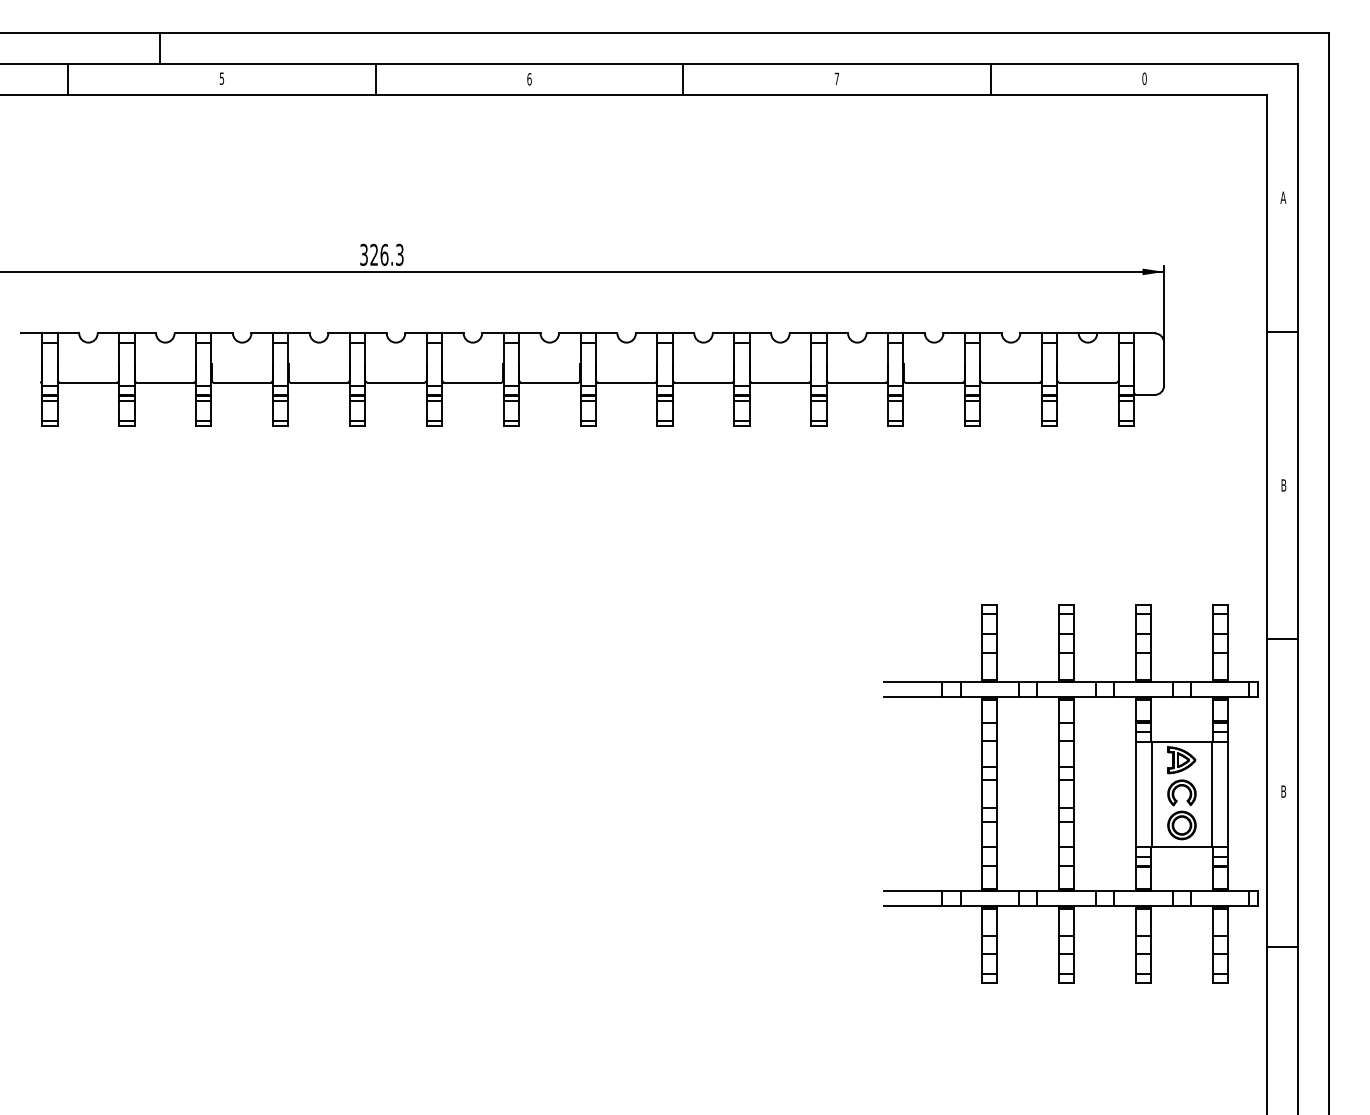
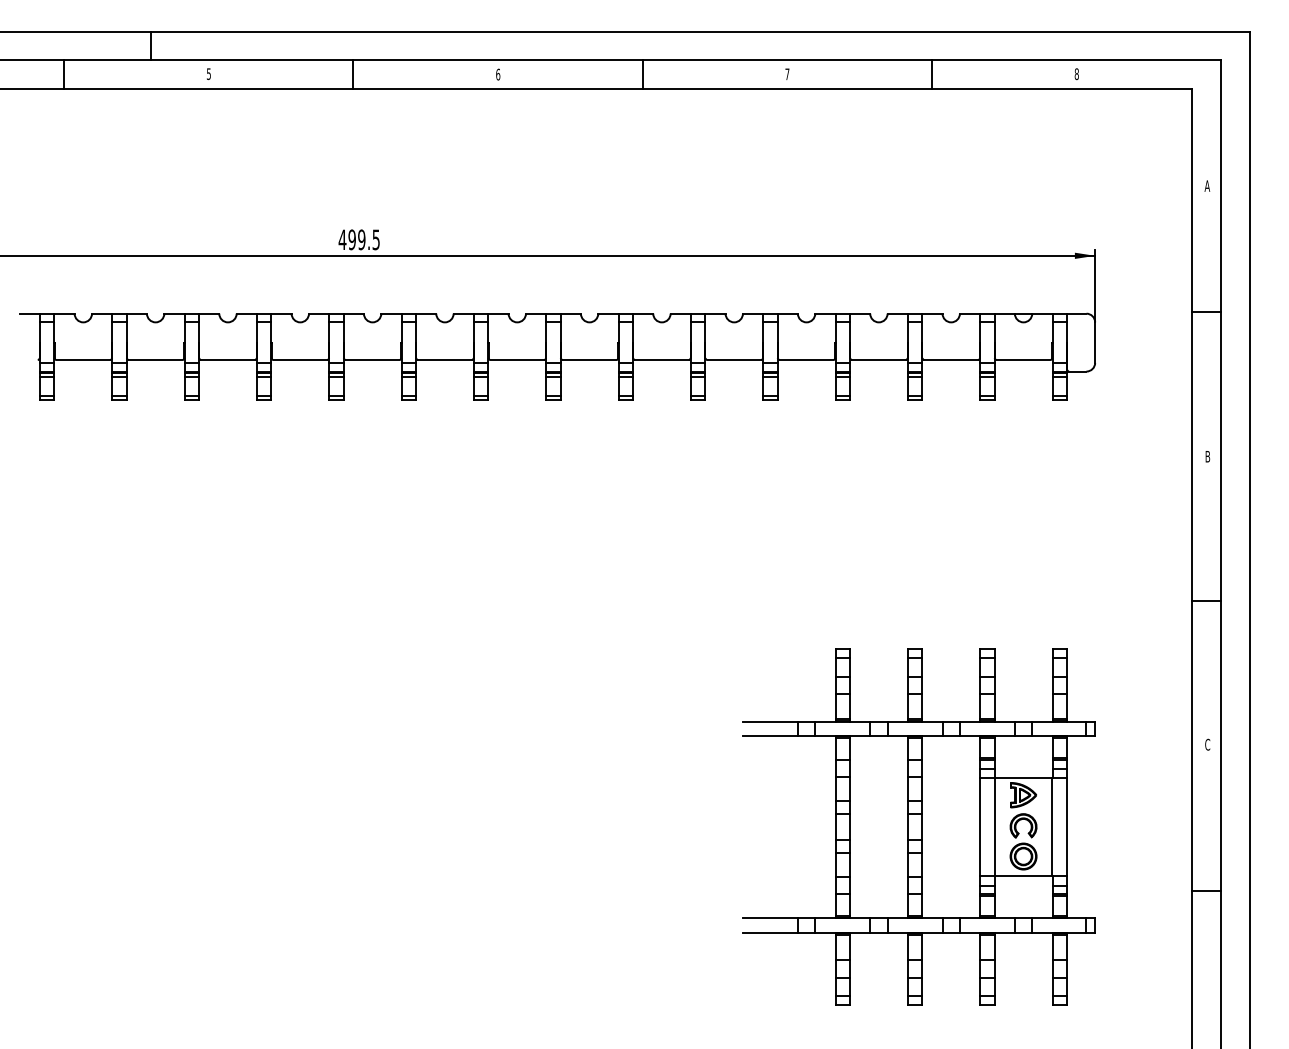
text: (1144, 78) -> (1076, 73), 0 -> 8
text: (381, 254) -> (358, 239), 326.3 -> 499.5
text: (1283, 791) -> (1207, 744), B -> C
part: (1070, 793) -> (918, 826), moved

